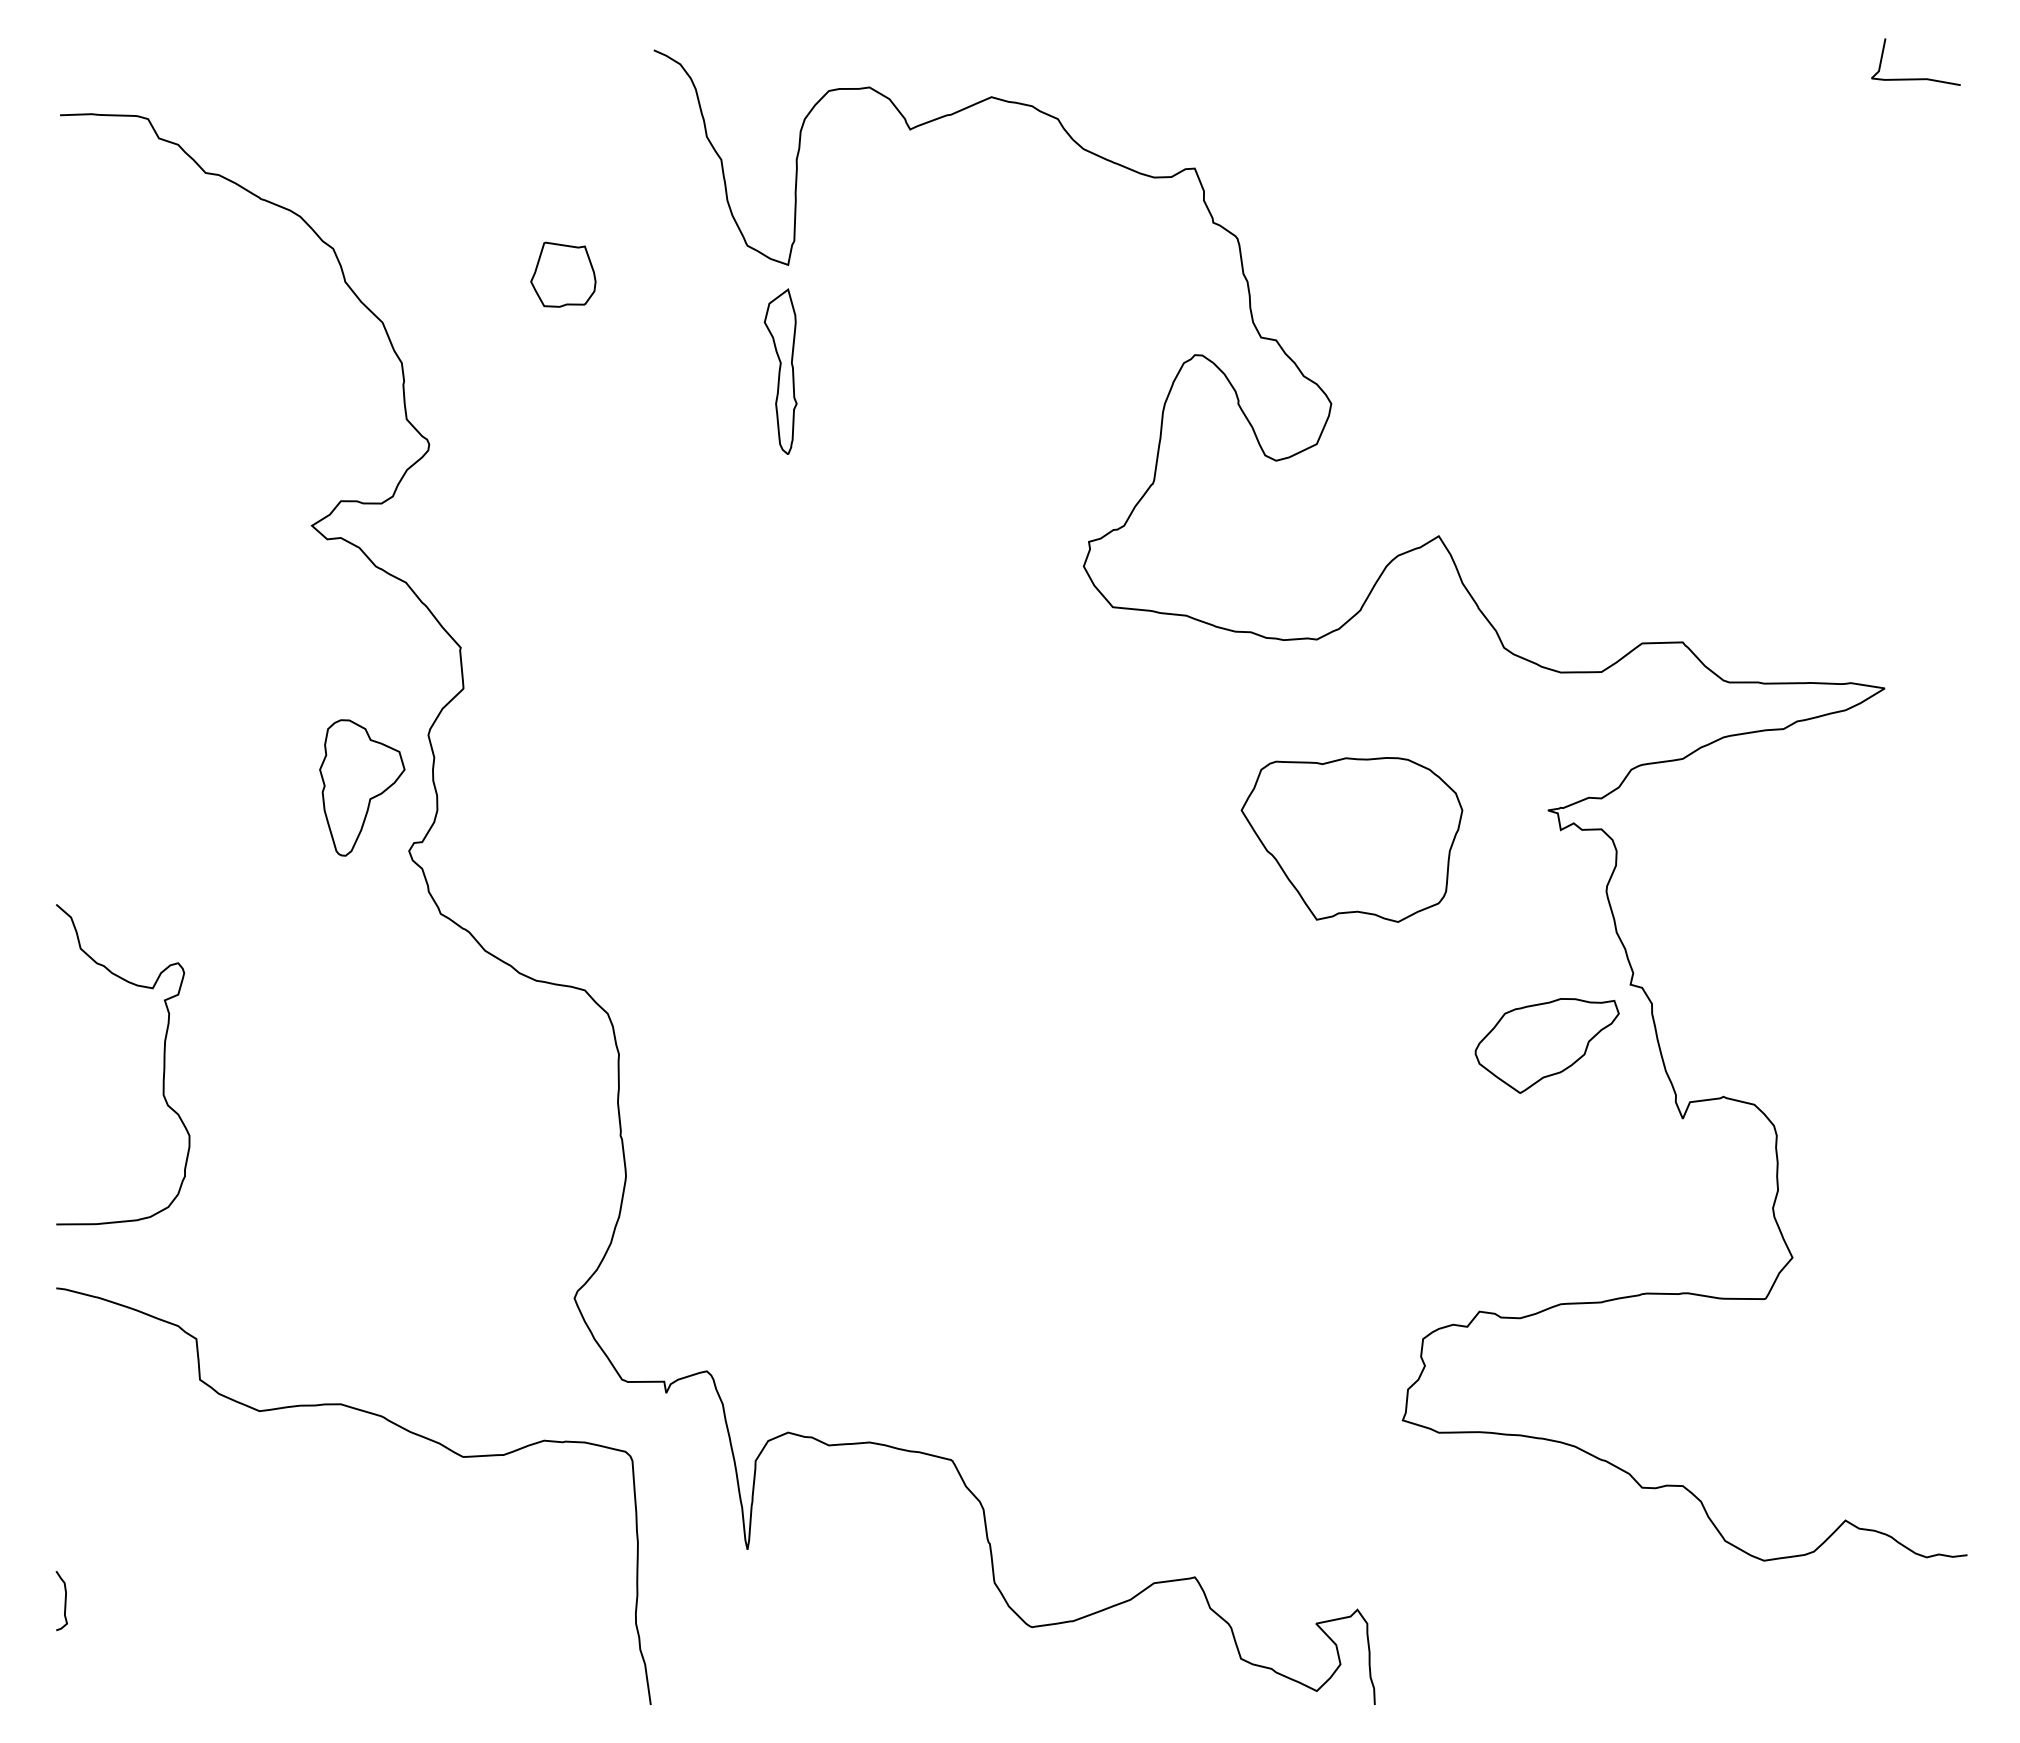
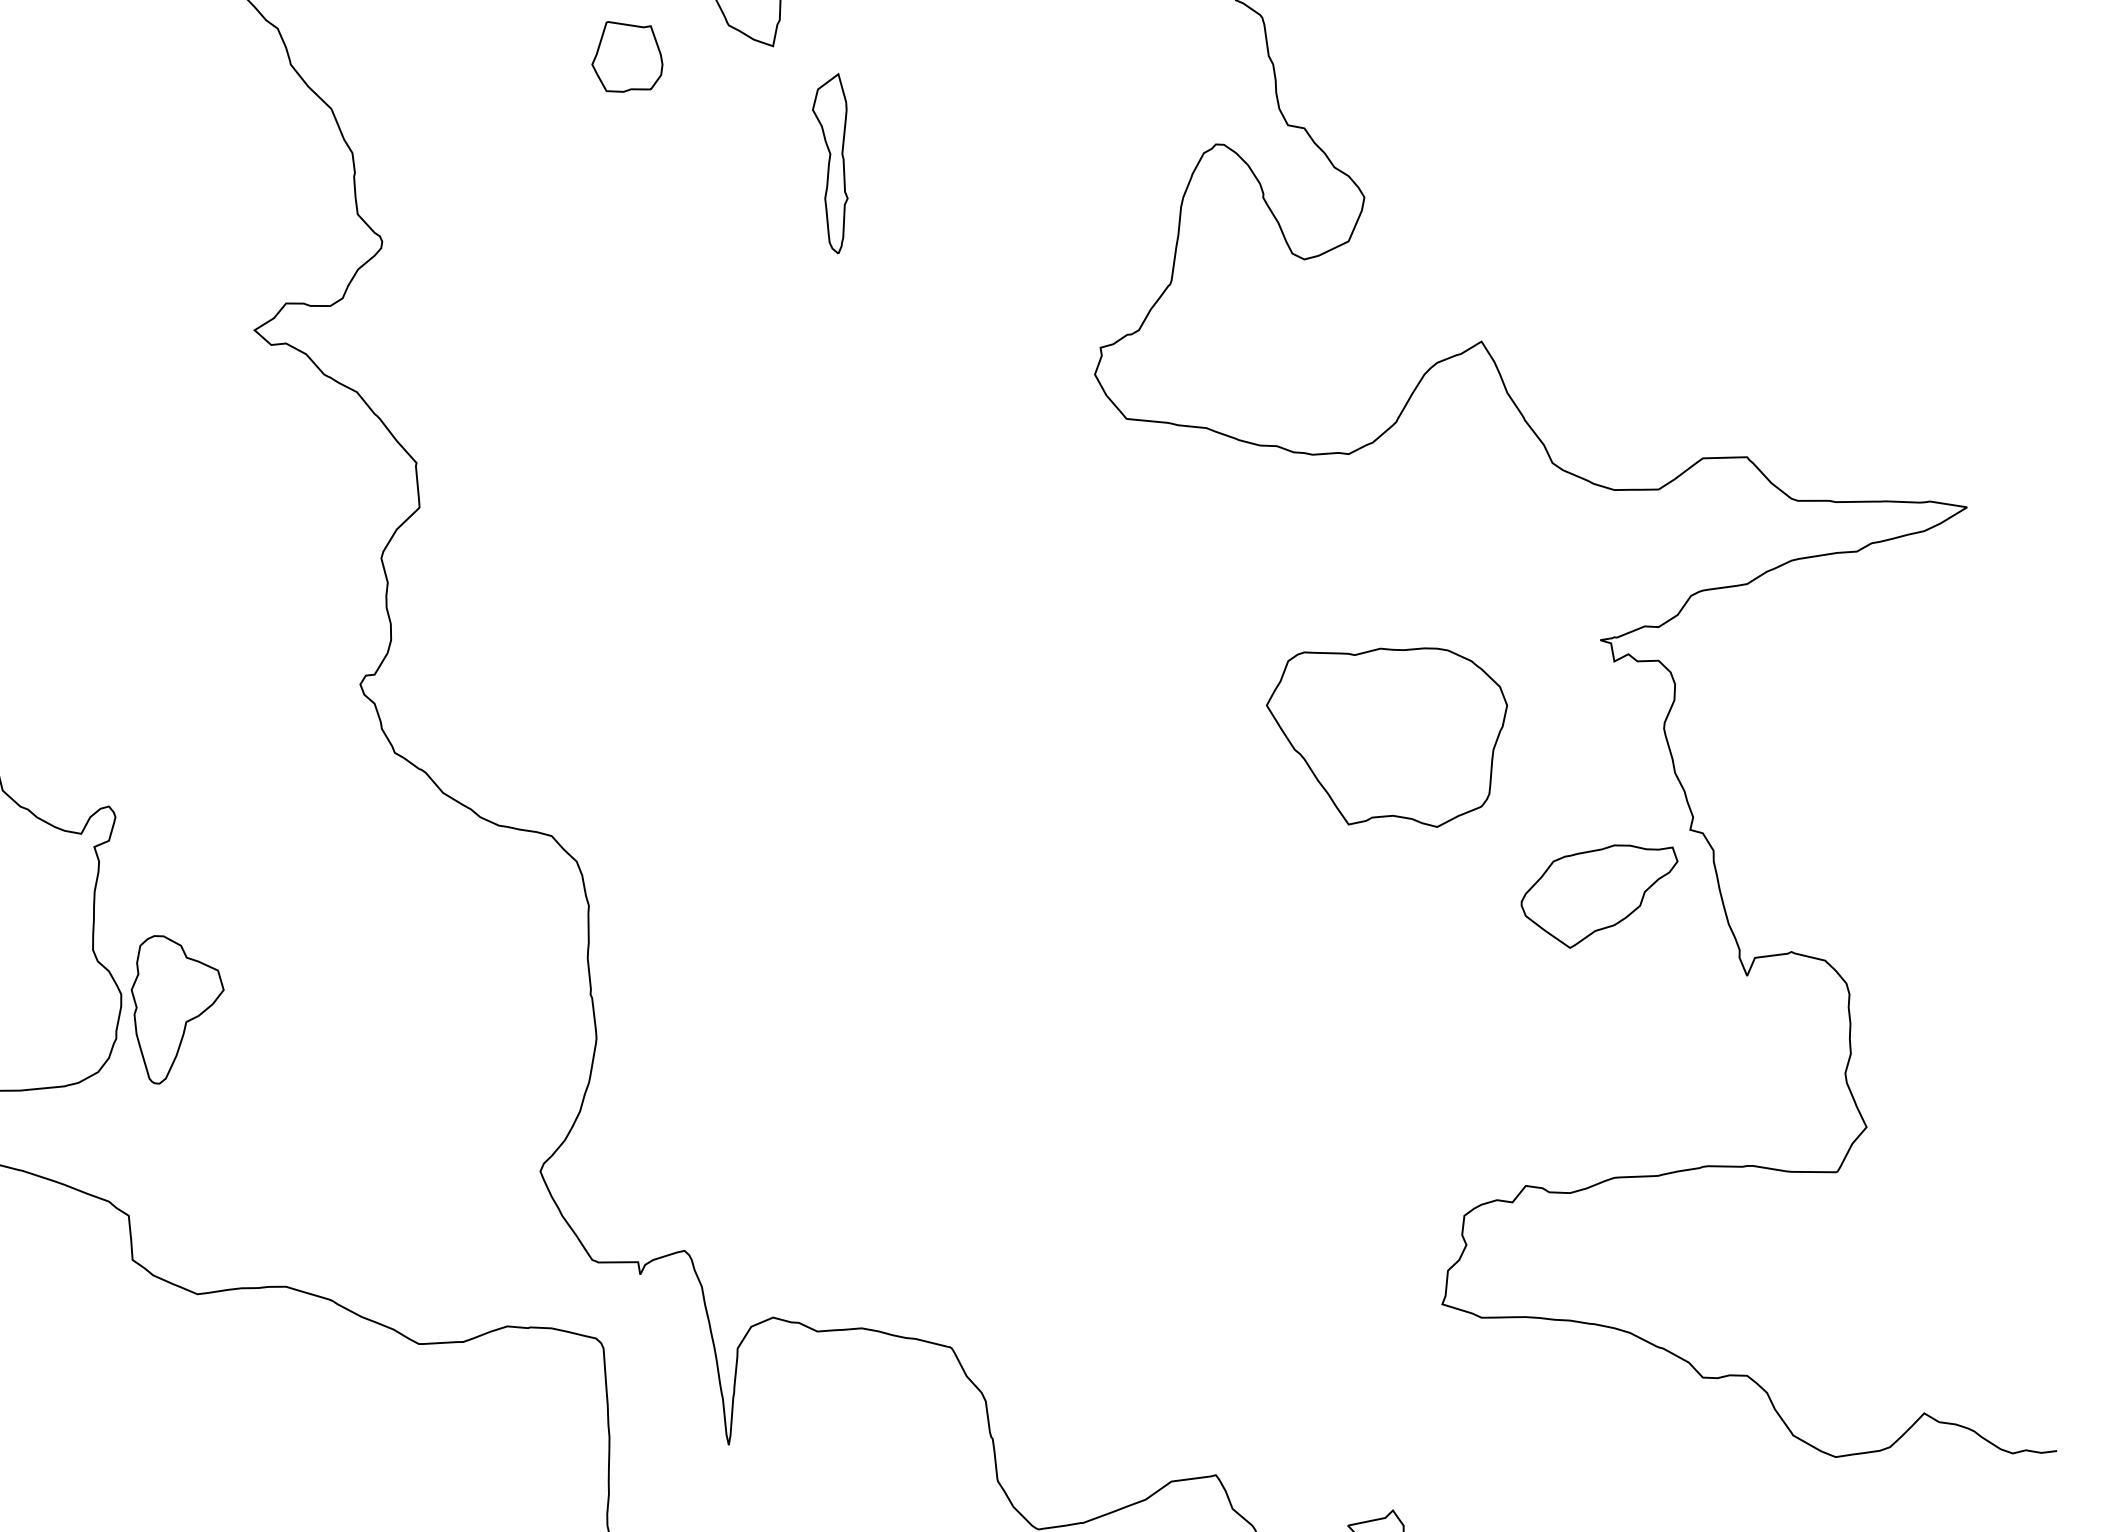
part: (563, 274) -> (627, 56), moved
part: (780, 371) -> (830, 163), moved
part: (362, 787) -> (177, 1009), moved
part: (1351, 839) -> (1386, 737), moved

